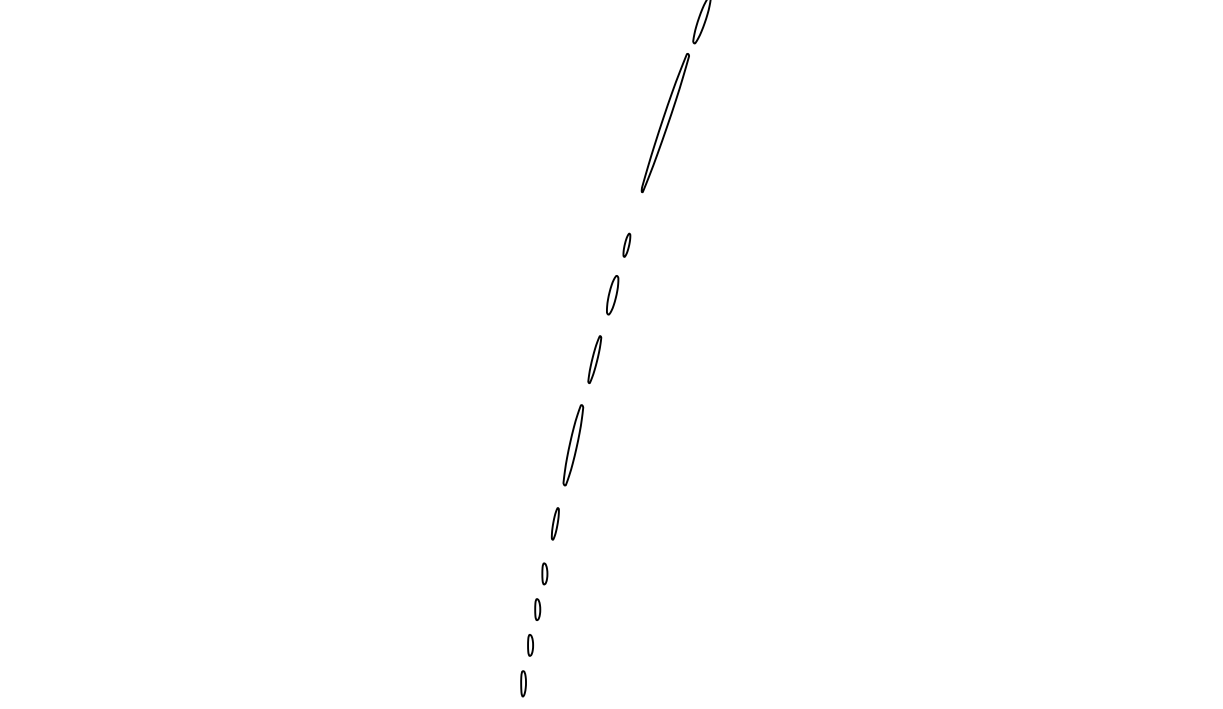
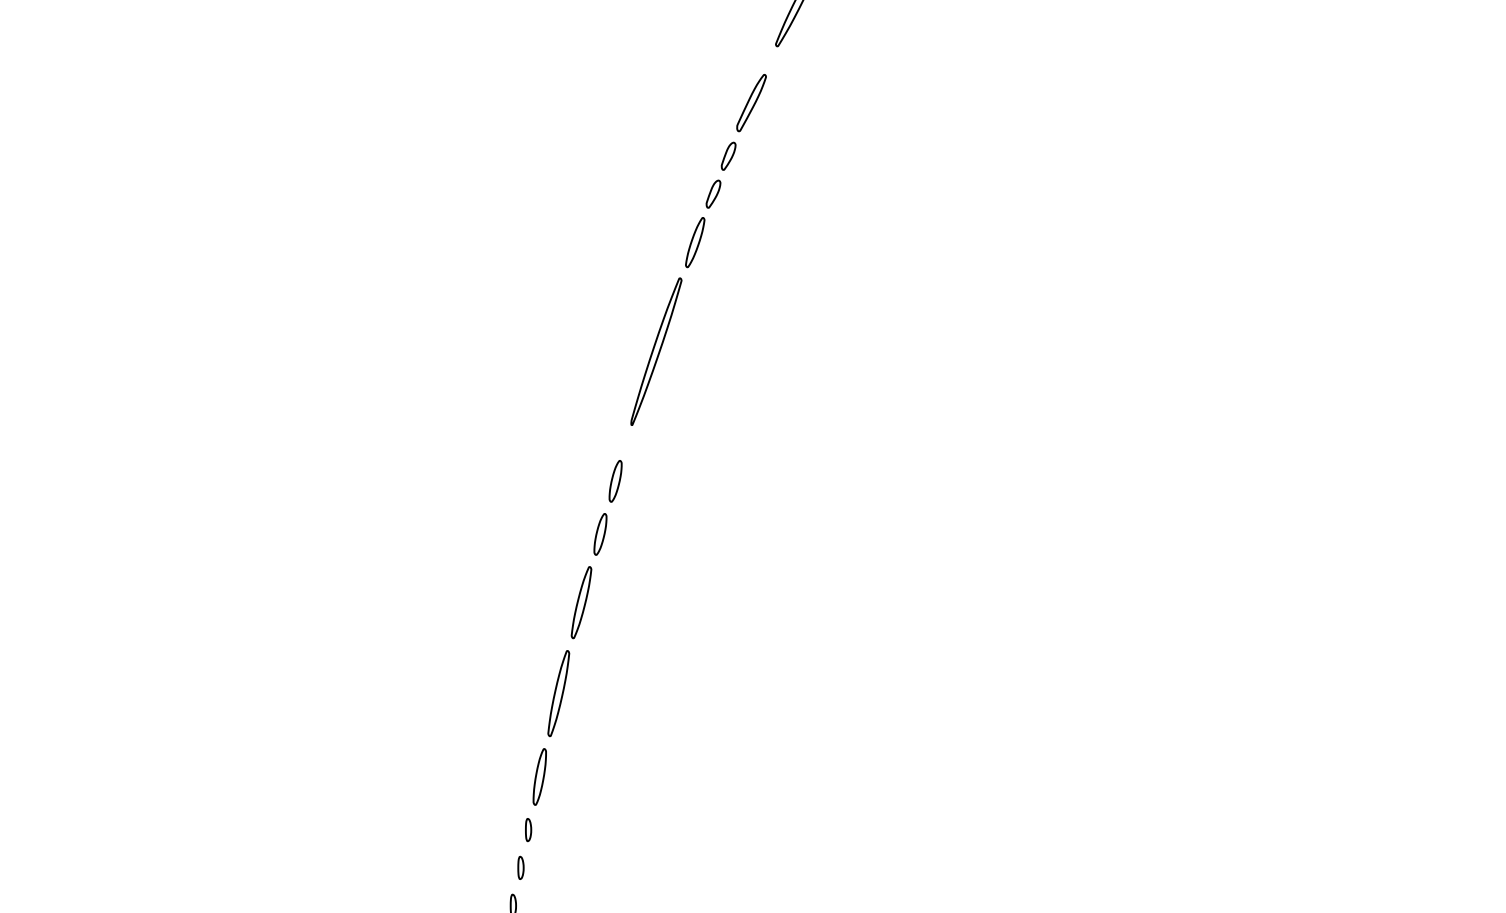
part: (626, 245) -> (615, 481), size x1.67
part: (594, 359) -> (581, 602), size x1.43
part: (555, 523) -> (539, 776), size x1.67

